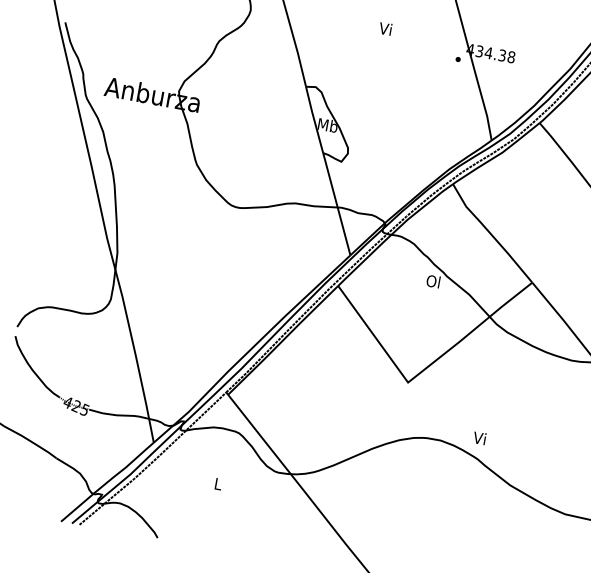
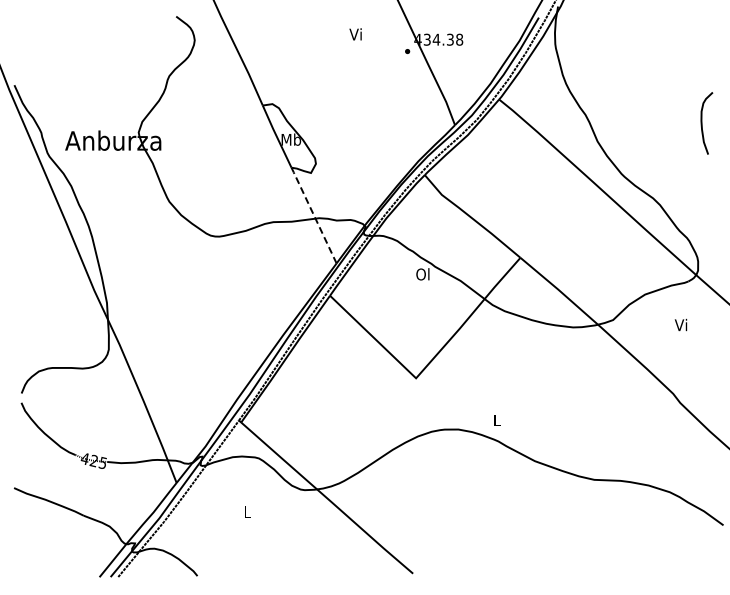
text: (385, 28) -> (355, 34), moved
line: (336, 203) -> (313, 214), solid -> dashed
text: (479, 438) -> (496, 420), Vi -> L

